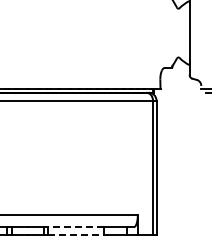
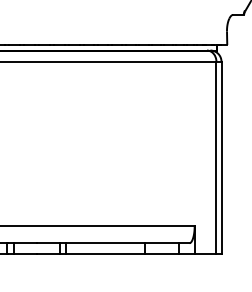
line: (75, 226) -> (105, 242), dashed -> solid
line: (75, 234) -> (105, 254), dashed -> solid

